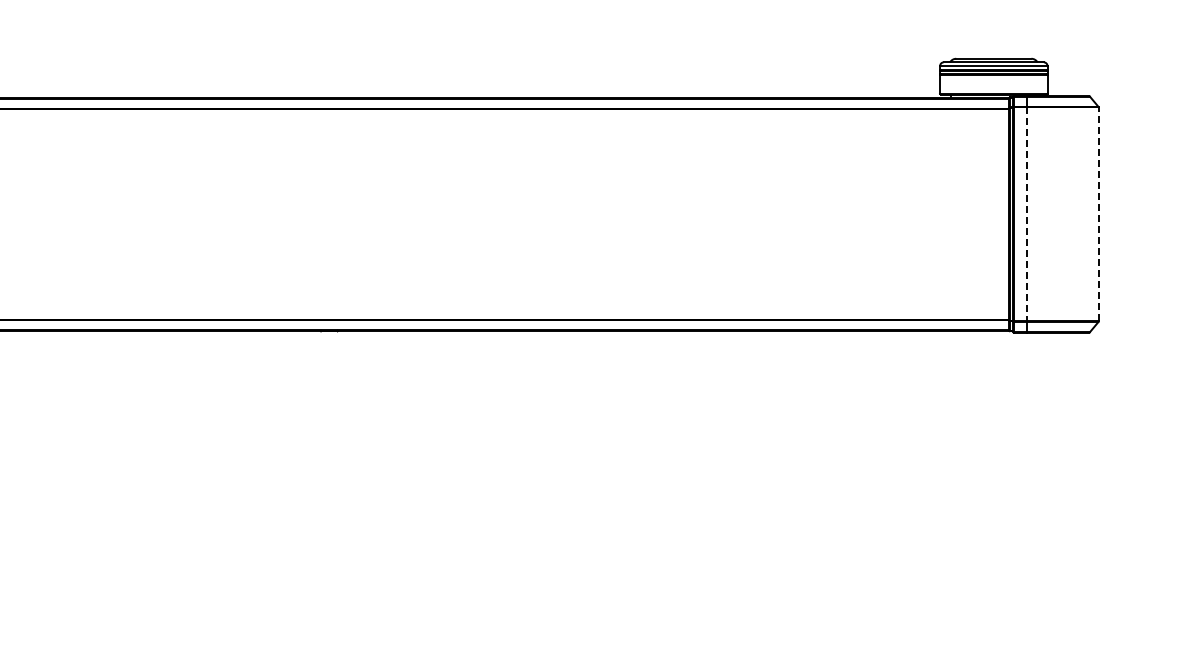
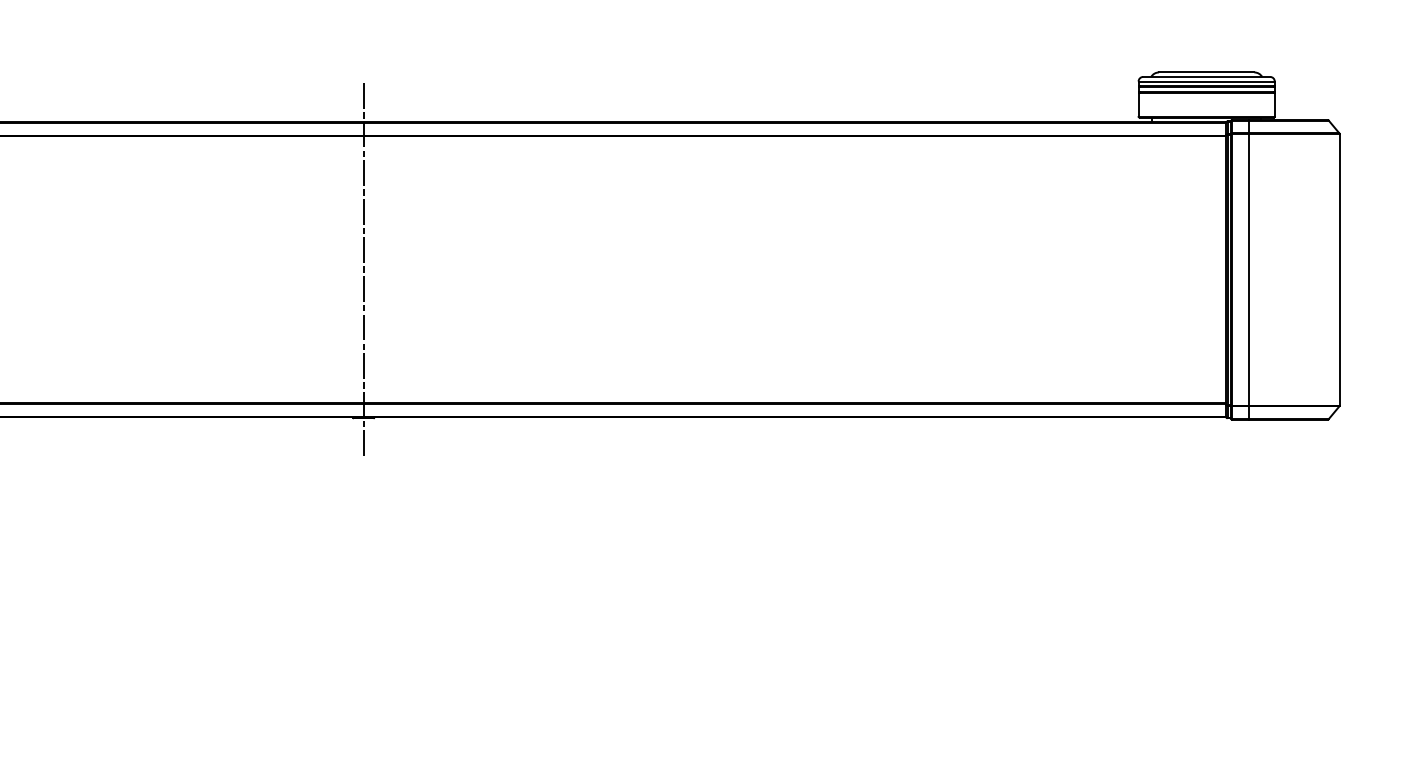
line: (329, 214) -> (364, 269), added
line: (1027, 214) -> (1249, 269), dashed -> solid
line: (1098, 214) -> (1339, 269), dashed -> solid

